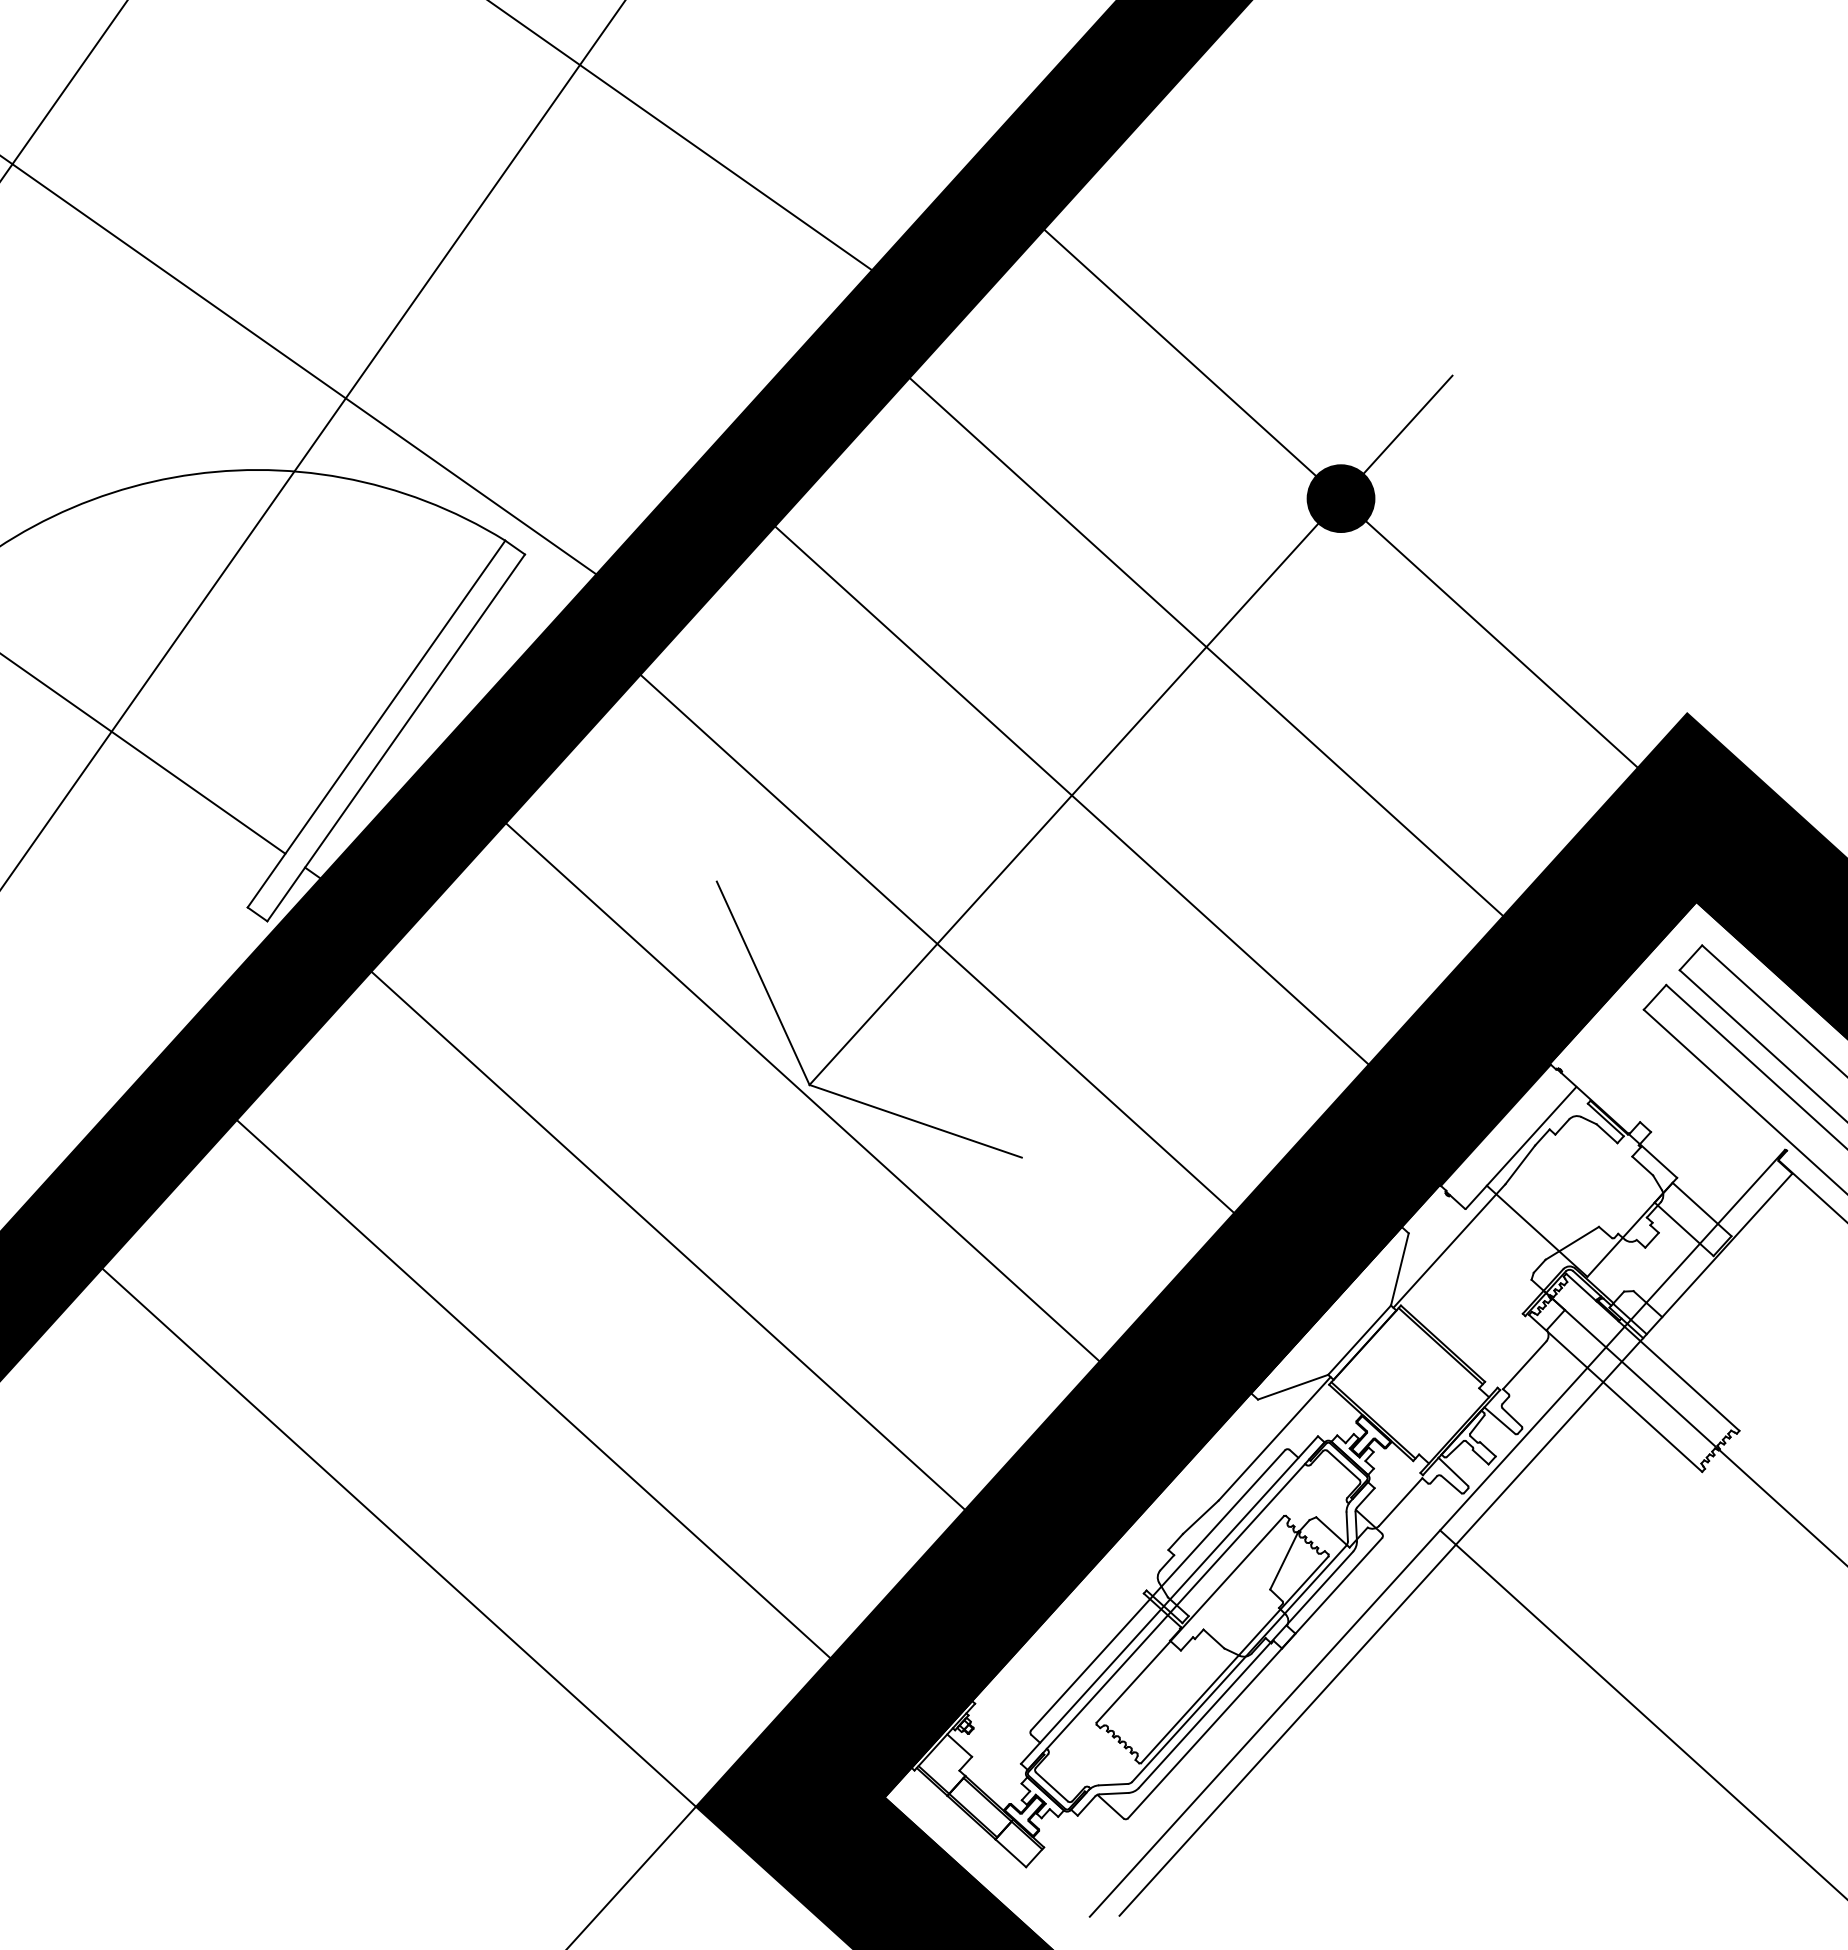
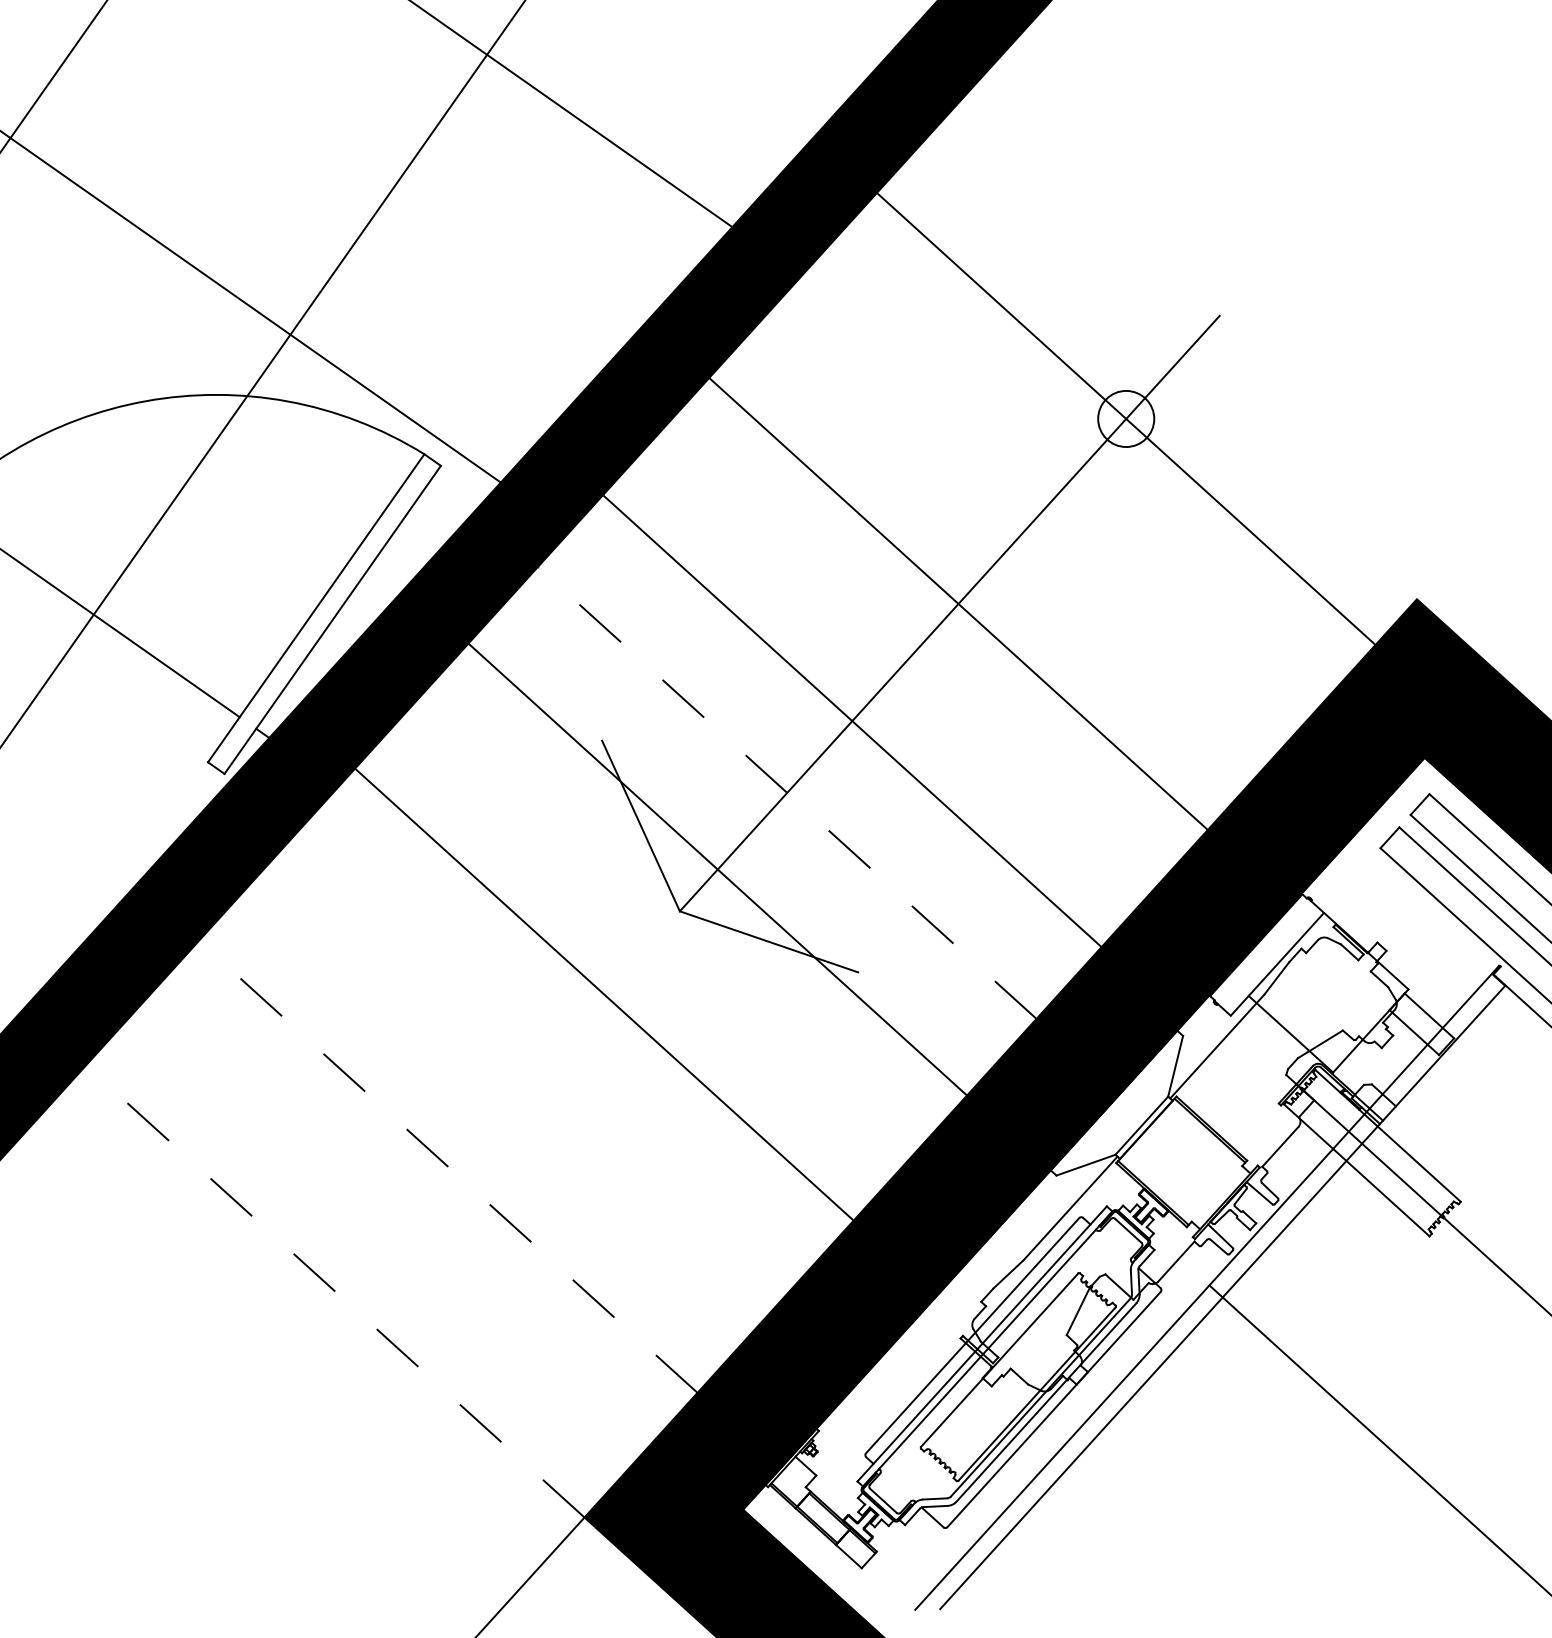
fill: (1340, 498) -> (1125, 418), removed
line: (1206, 646) -> (958, 603), moved
line: (1071, 795) -> (852, 721), moved
line: (937, 943) -> (787, 792), solid -> dashed
line: (802, 1092) -> (717, 869), moved
line: (668, 1240) -> (604, 994), moved
line: (533, 1389) -> (448, 1167), solid -> dashed
line: (399, 1537) -> (335, 1291), solid -> dashed

